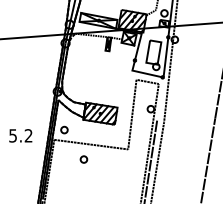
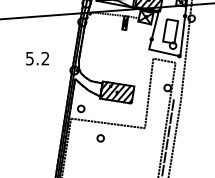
text: (20, 135) -> (37, 58), moved

